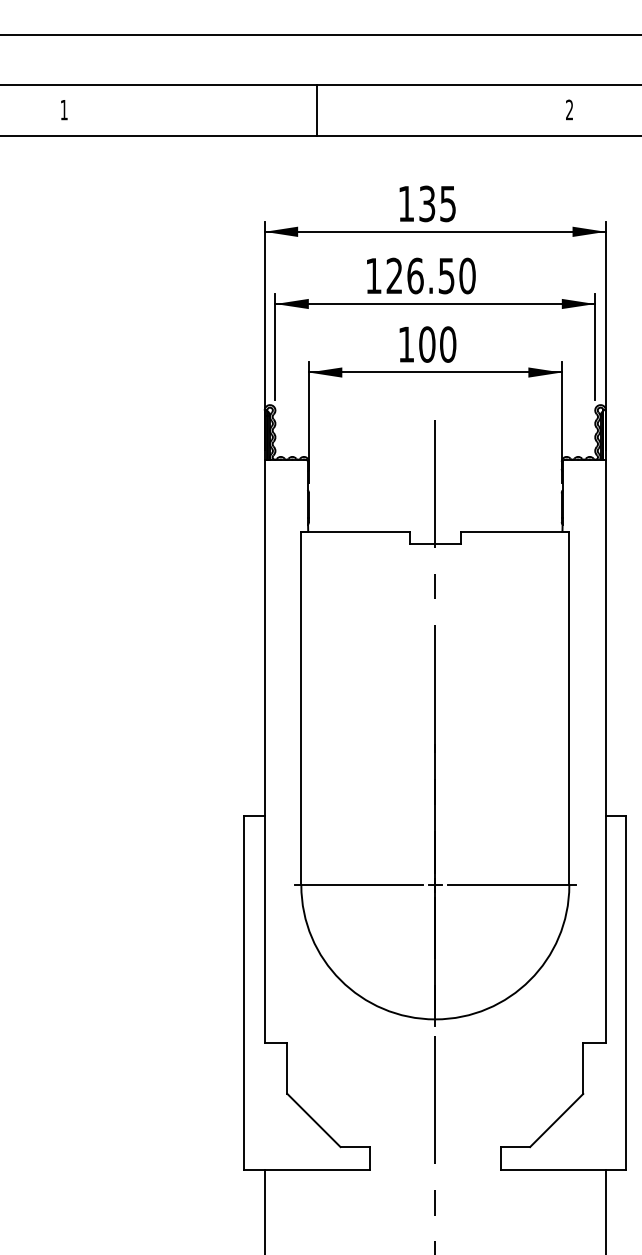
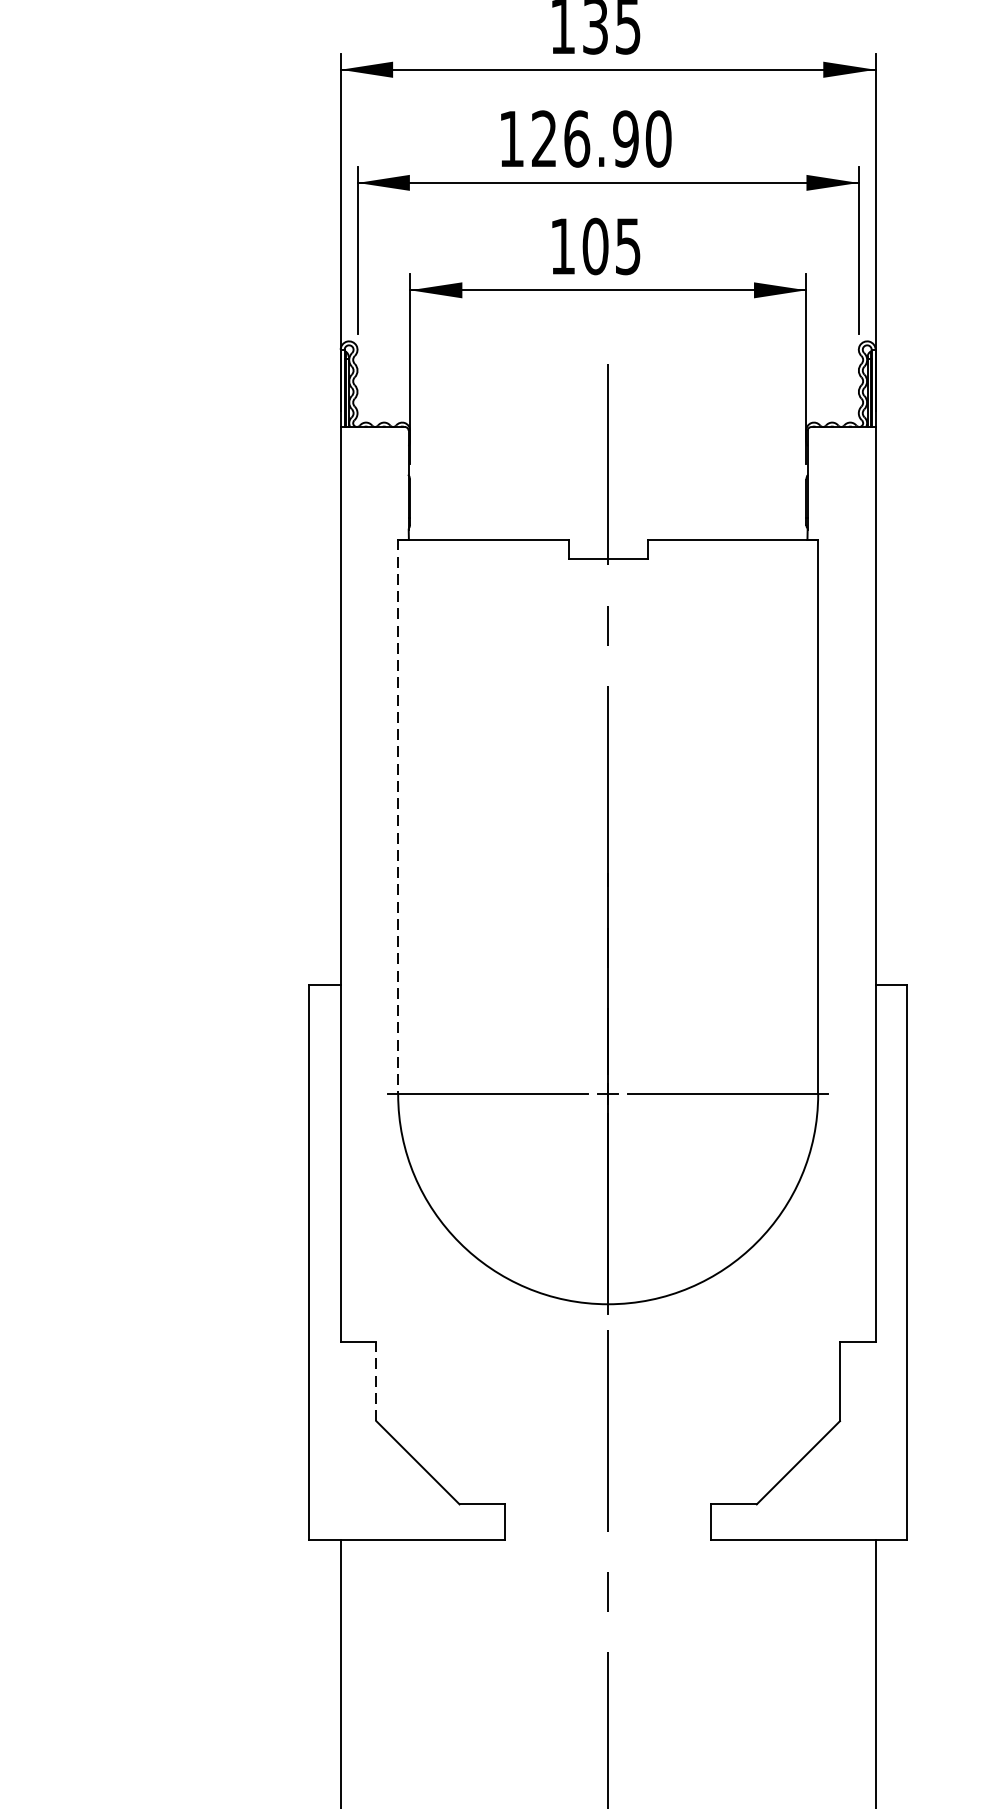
text: (446, 275) -> (625, 138), 126.50 -> 126.90
text: (448, 344) -> (628, 246), 100 -> 105
line: (301, 708) -> (398, 816), solid -> dashed
line: (287, 1068) -> (376, 1381), solid -> dashed

